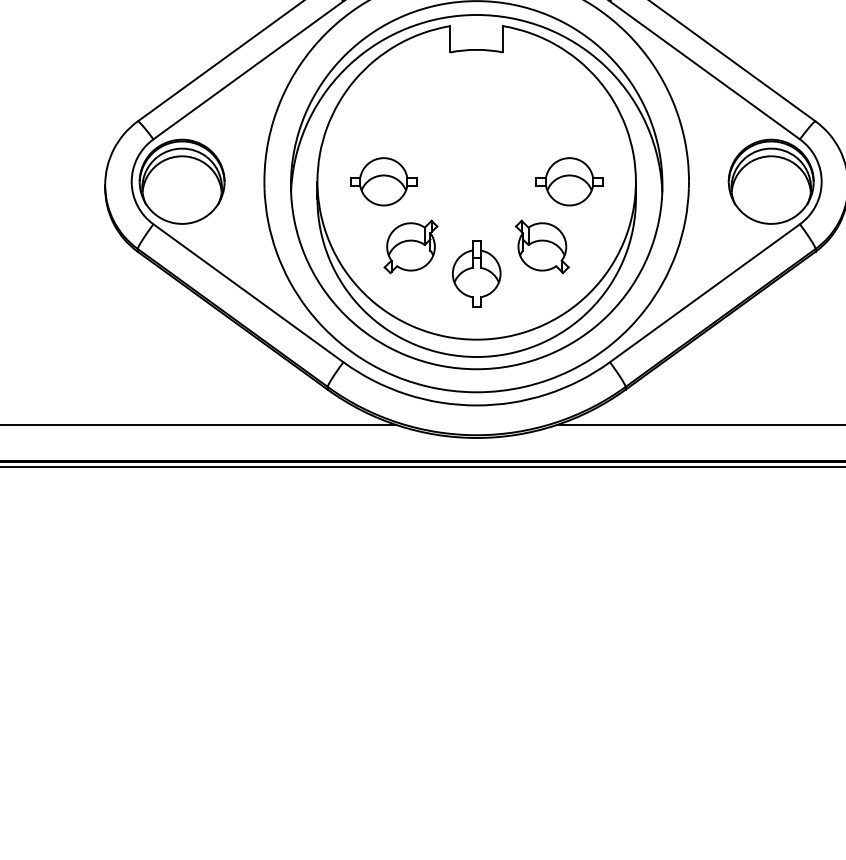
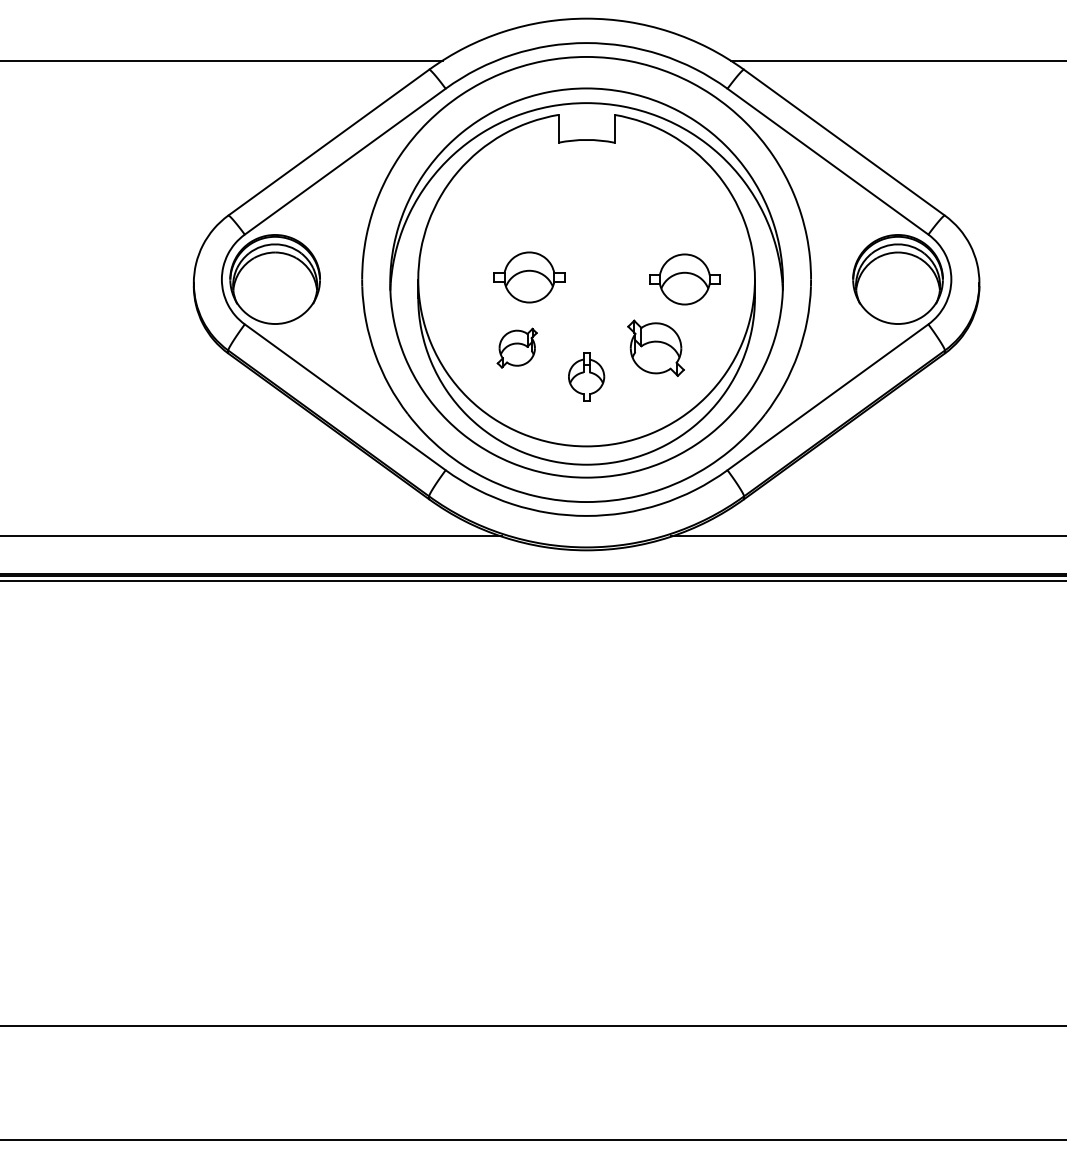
part: (383, 181) -> (529, 277), moved
part: (411, 246) -> (517, 347), size x0.7
part: (476, 273) -> (586, 376), size x0.7

